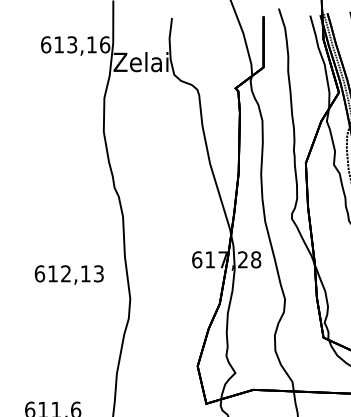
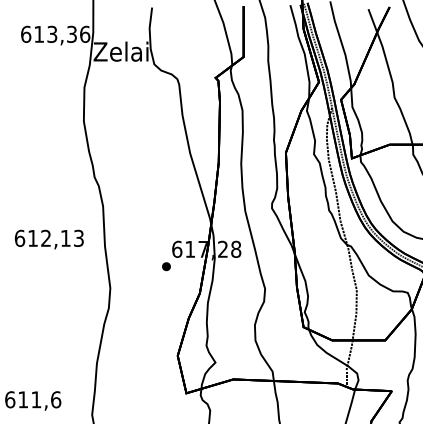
text: (91, 43) -> (71, 33), 613,16 -> 613,36
text: (68, 274) -> (48, 239), moved
part: (186, 276) -> (166, 266), added

